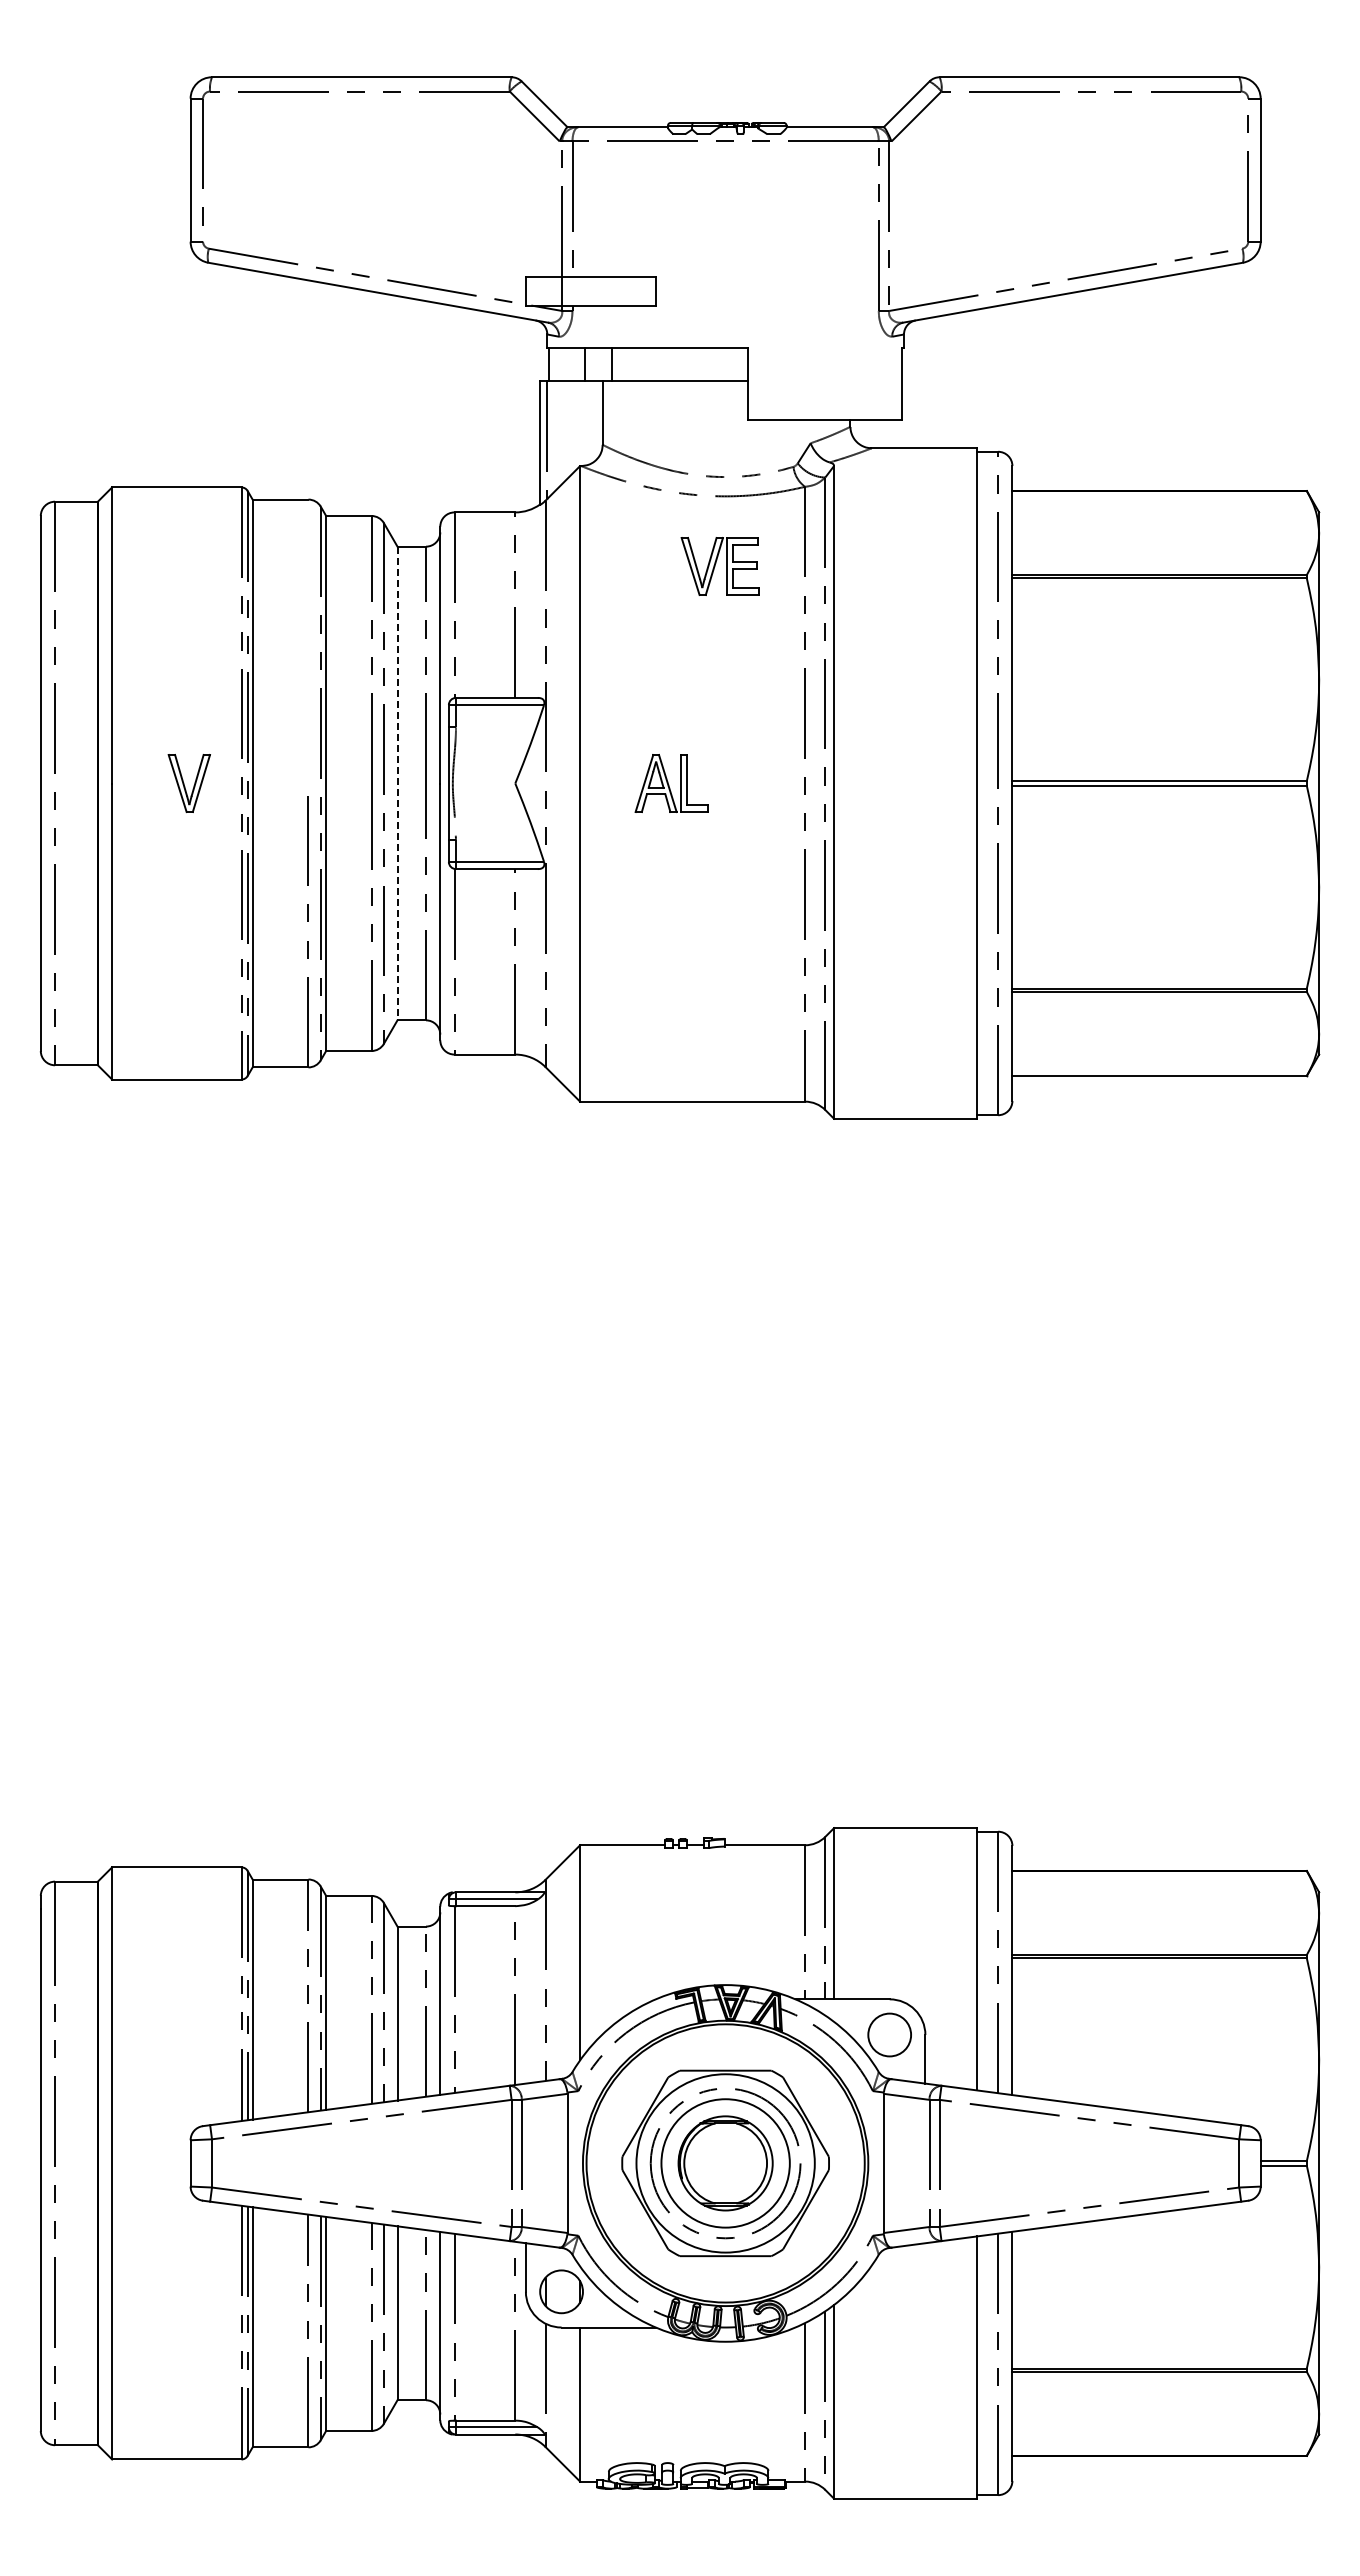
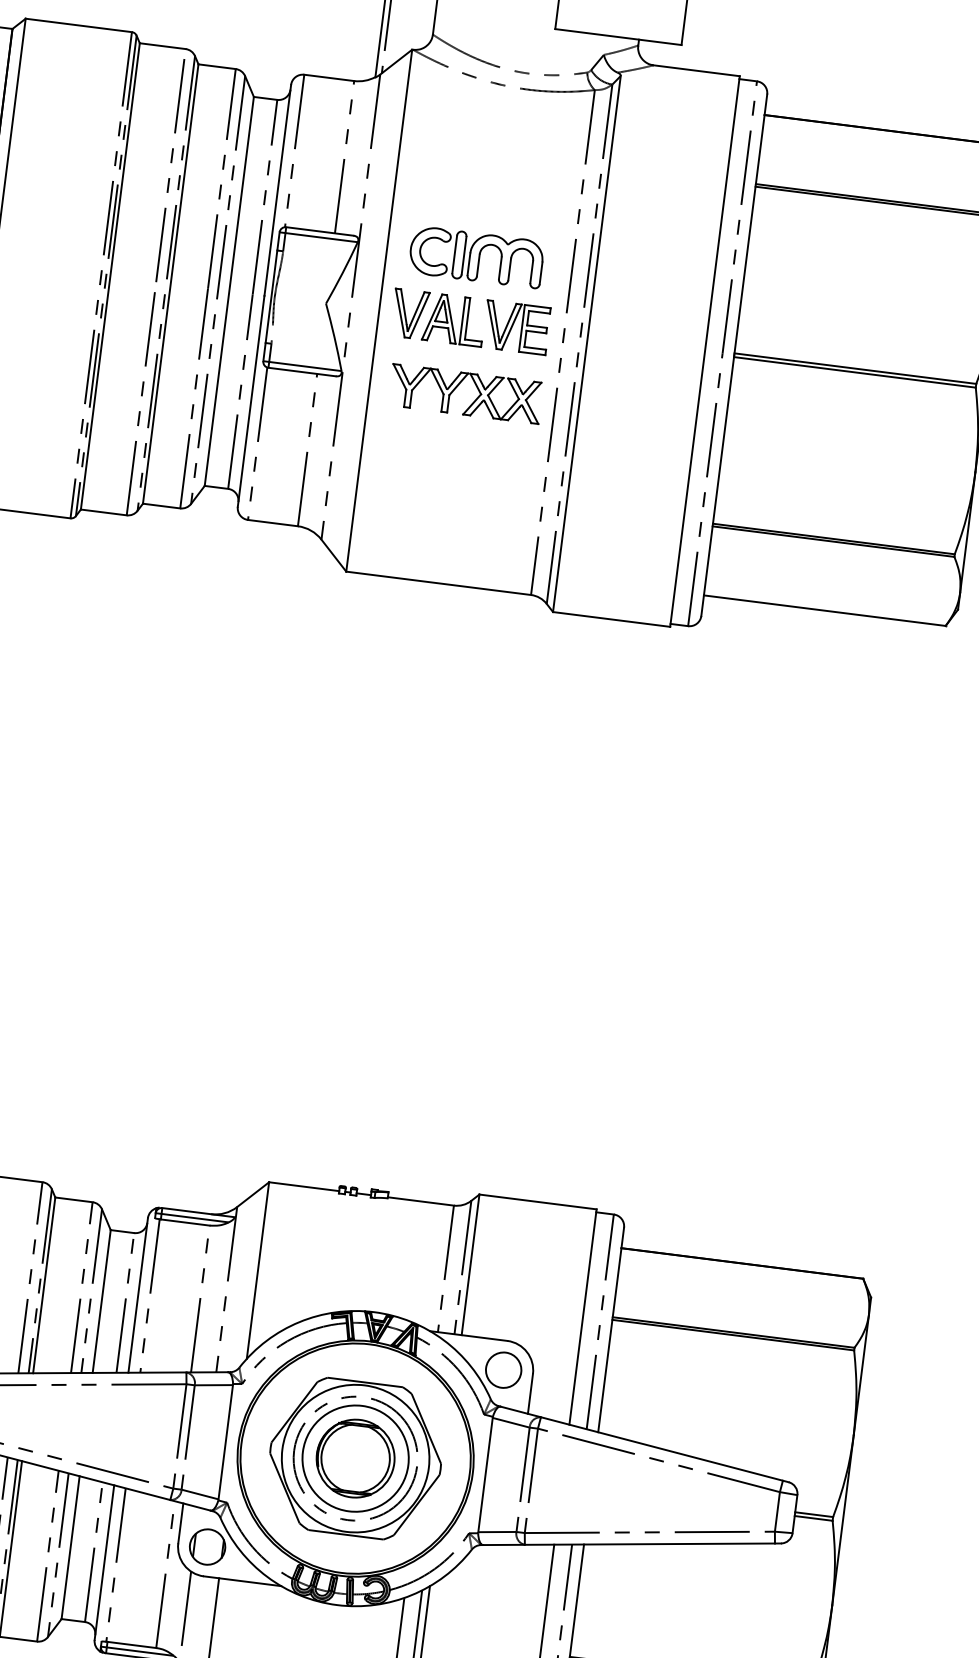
part: (719, 566) -> (515, 327), moved
line: (307, 638) -> (170, 163), added
part: (688, 704) -> (476, 256), added
part: (188, 783) -> (409, 314), moved
line: (397, 783) -> (229, 291), dashed -> solid
part: (686, 862) -> (458, 386), added

